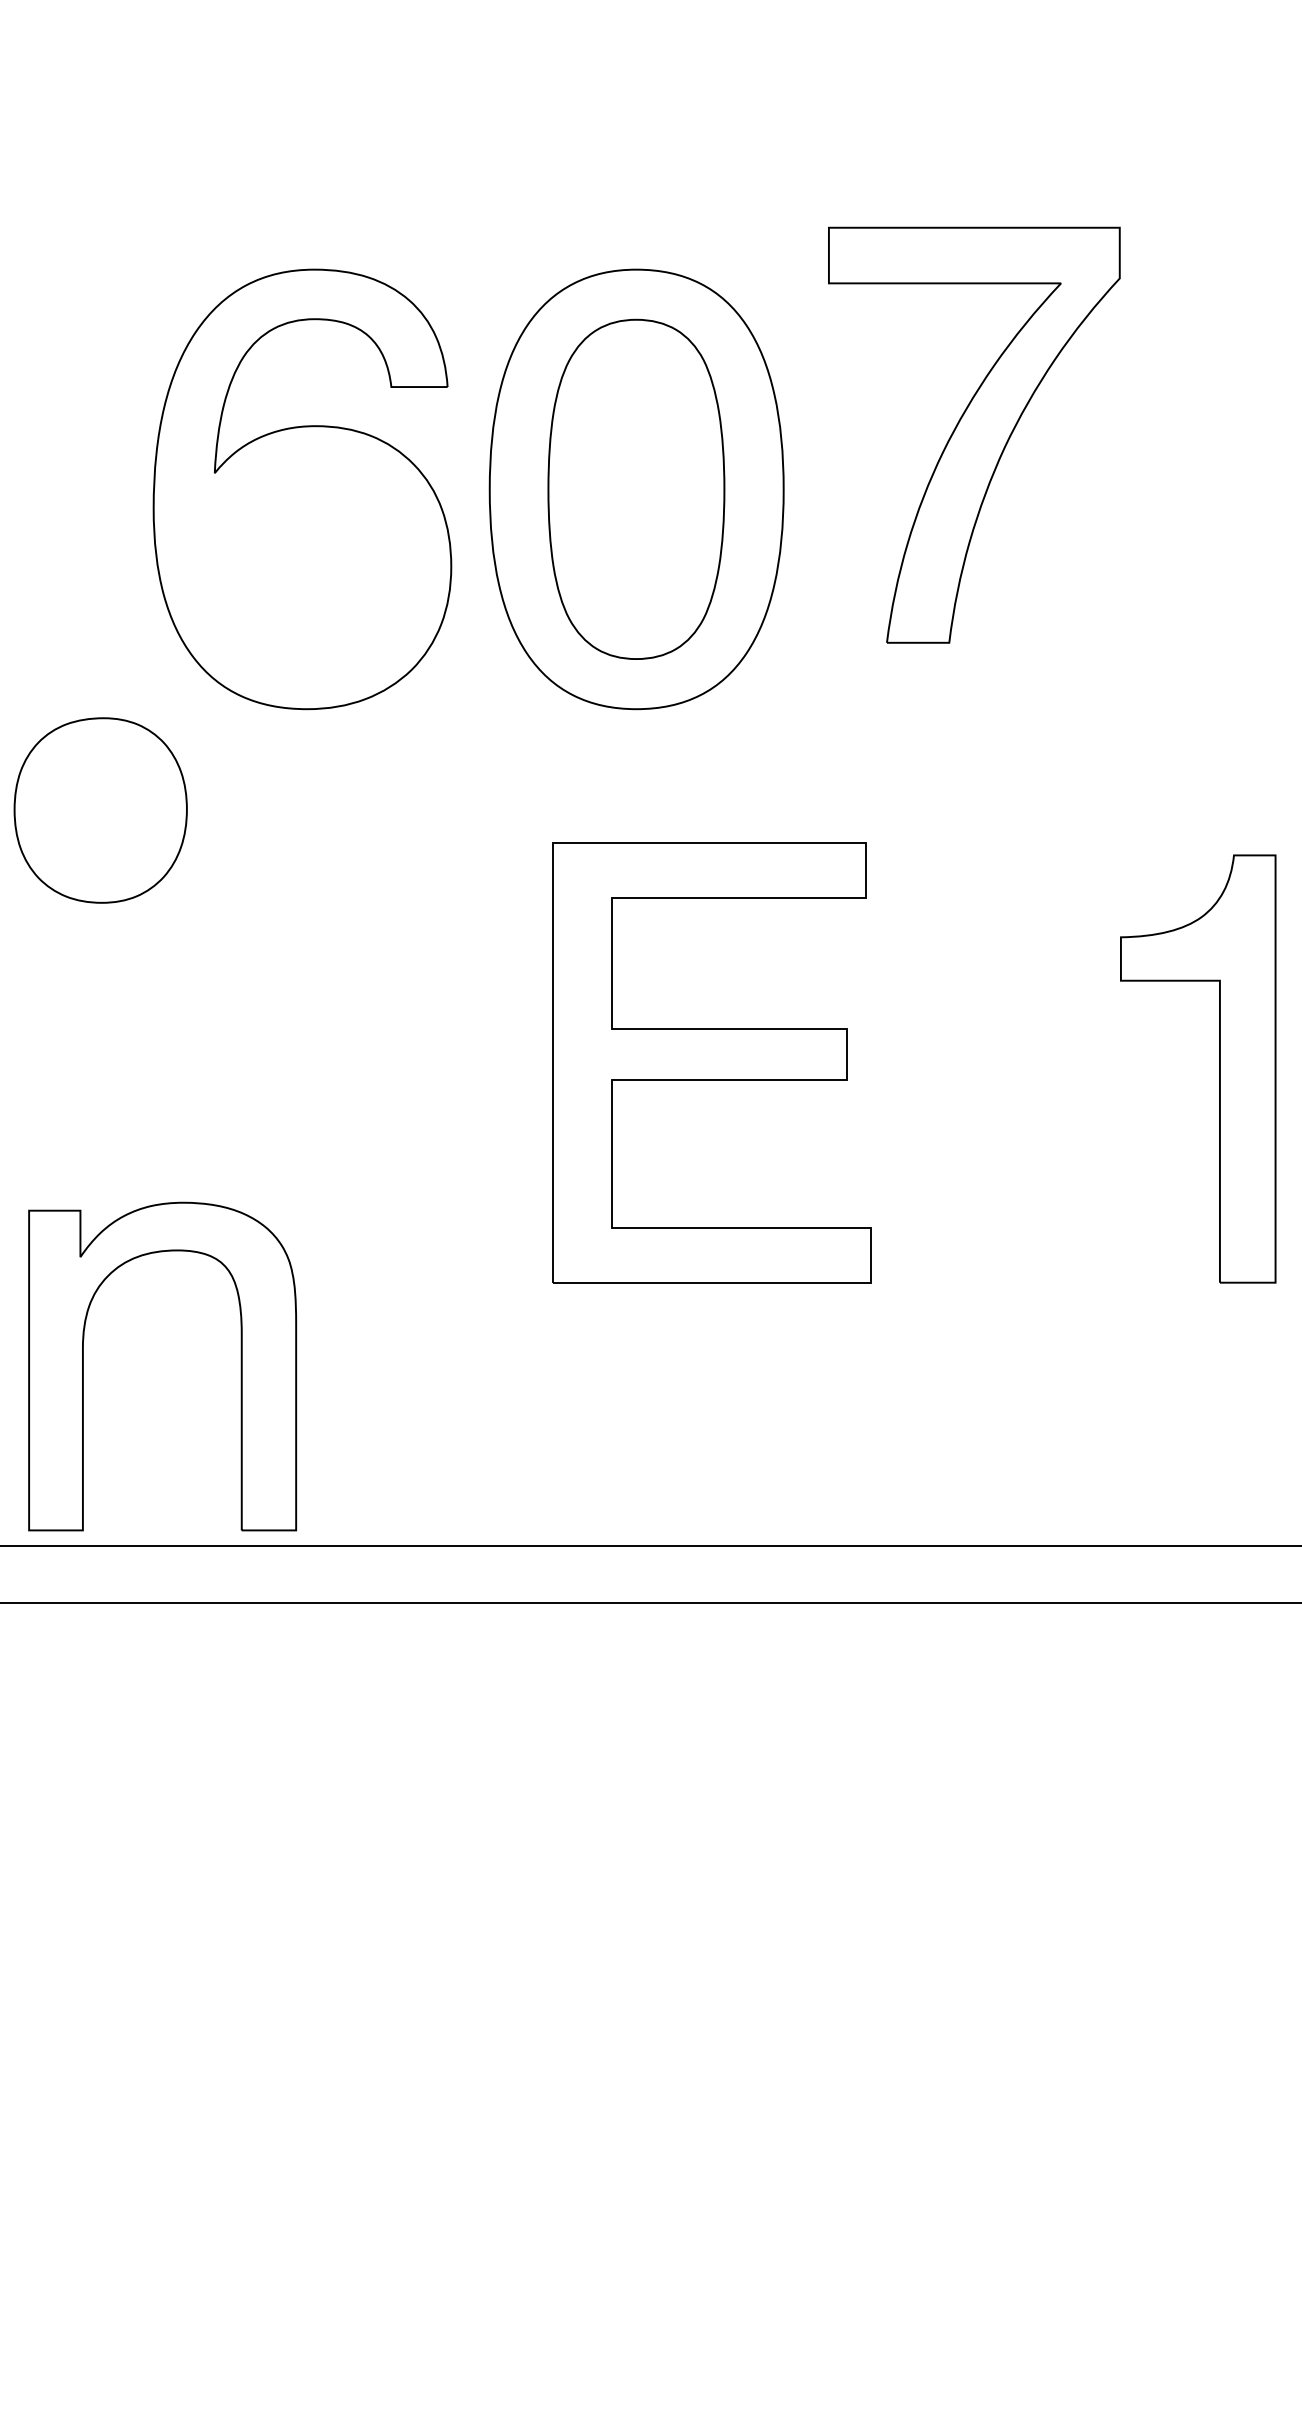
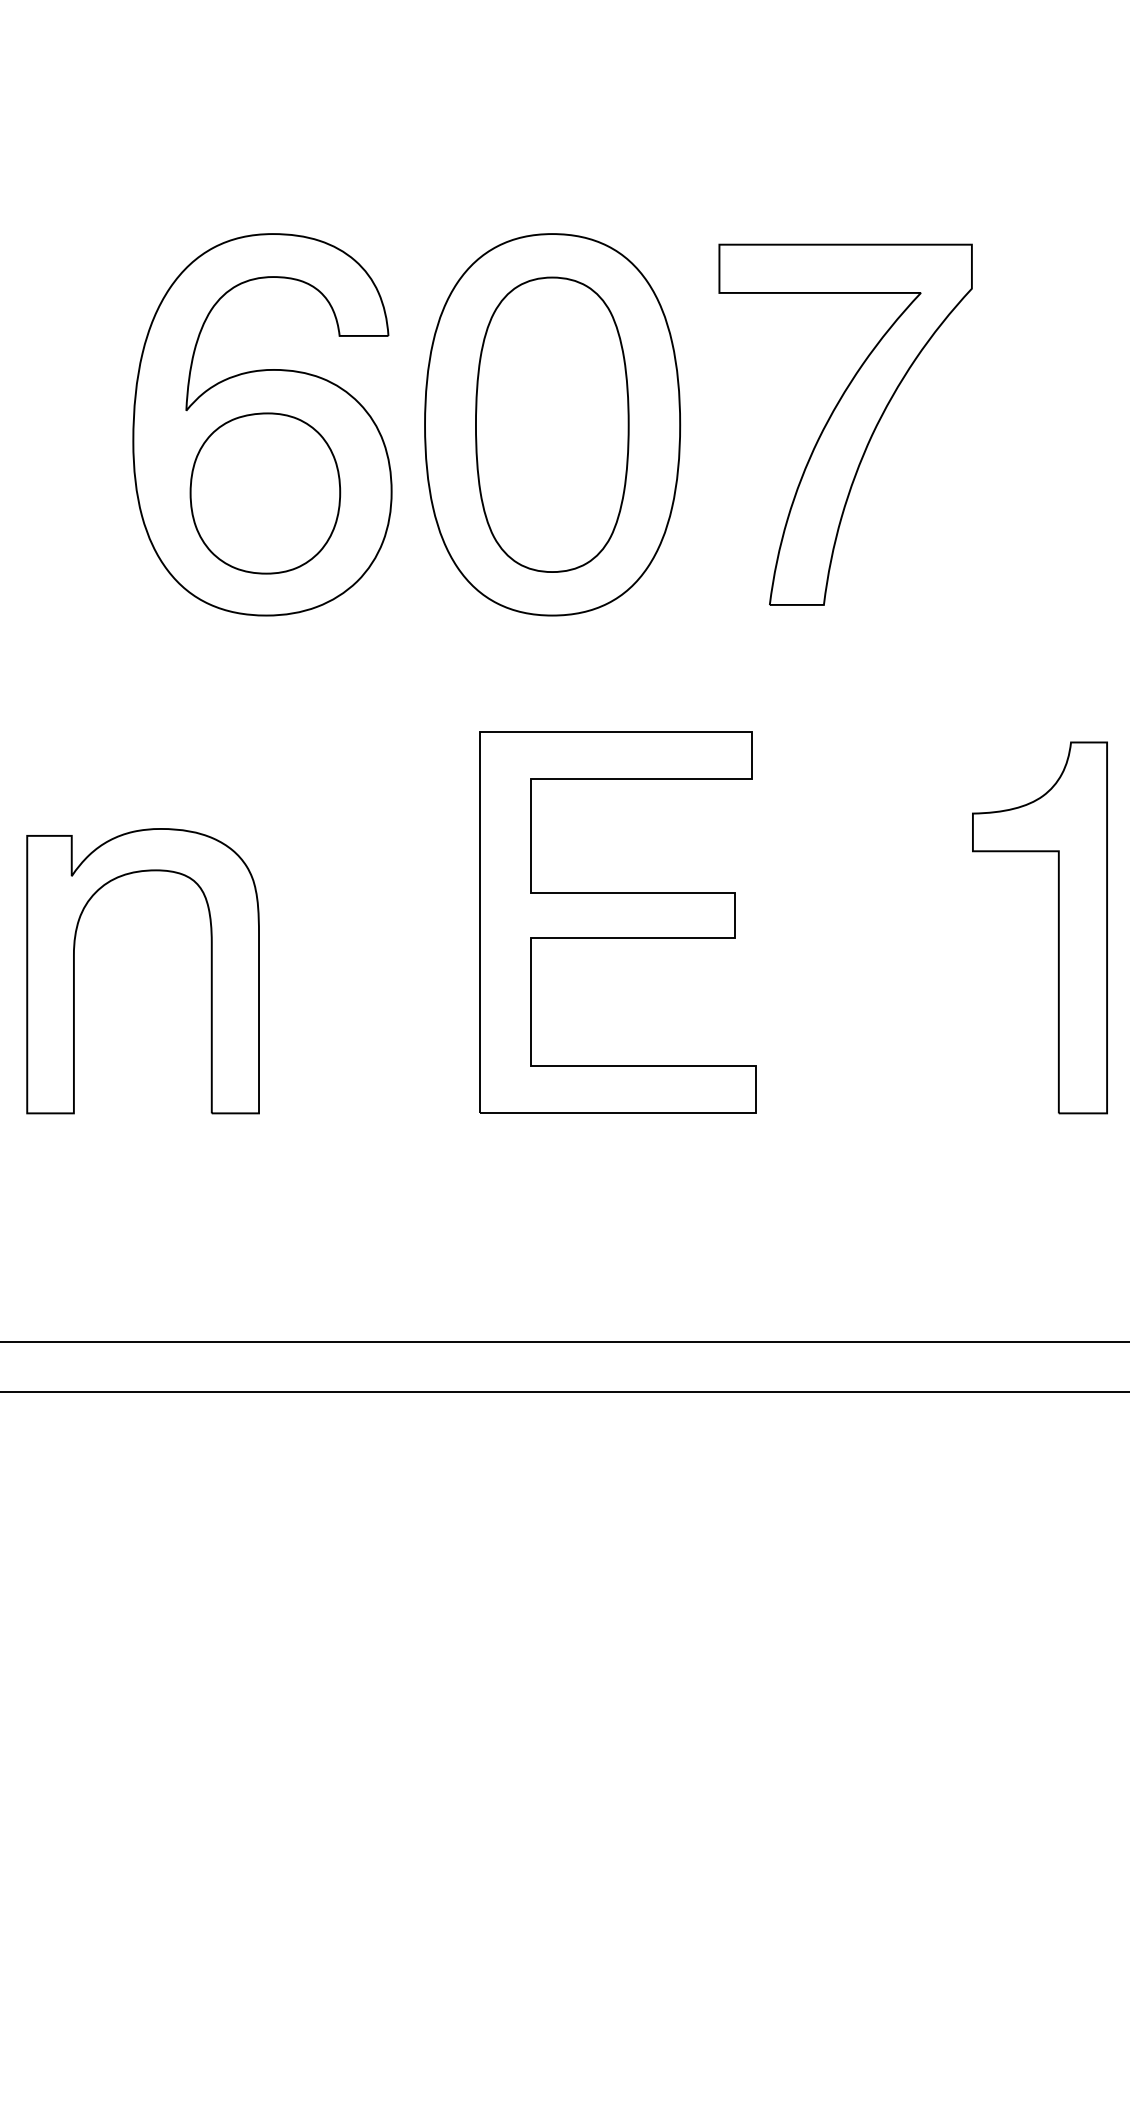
part: (974, 434) -> (845, 424), moved
part: (100, 810) -> (265, 493), moved
part: (83, 1366) -> (74, 971), moved

